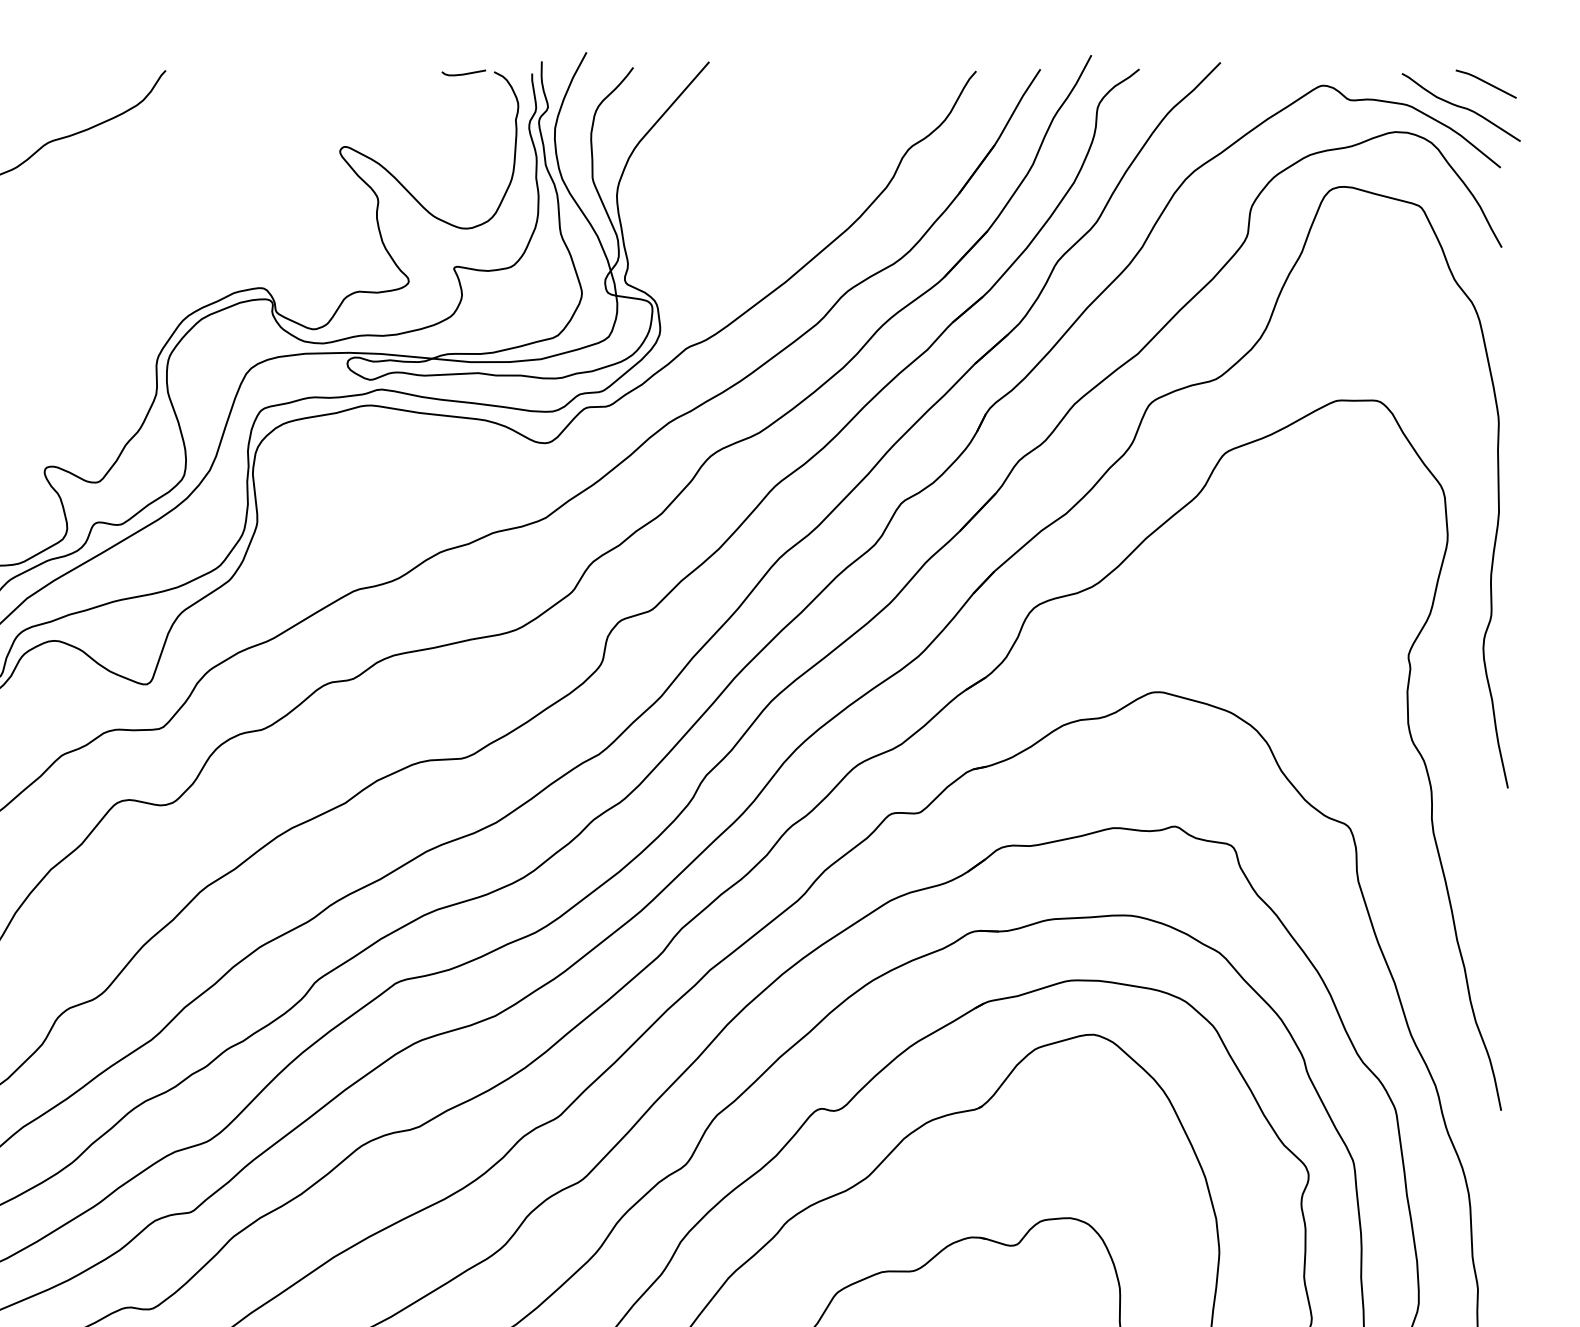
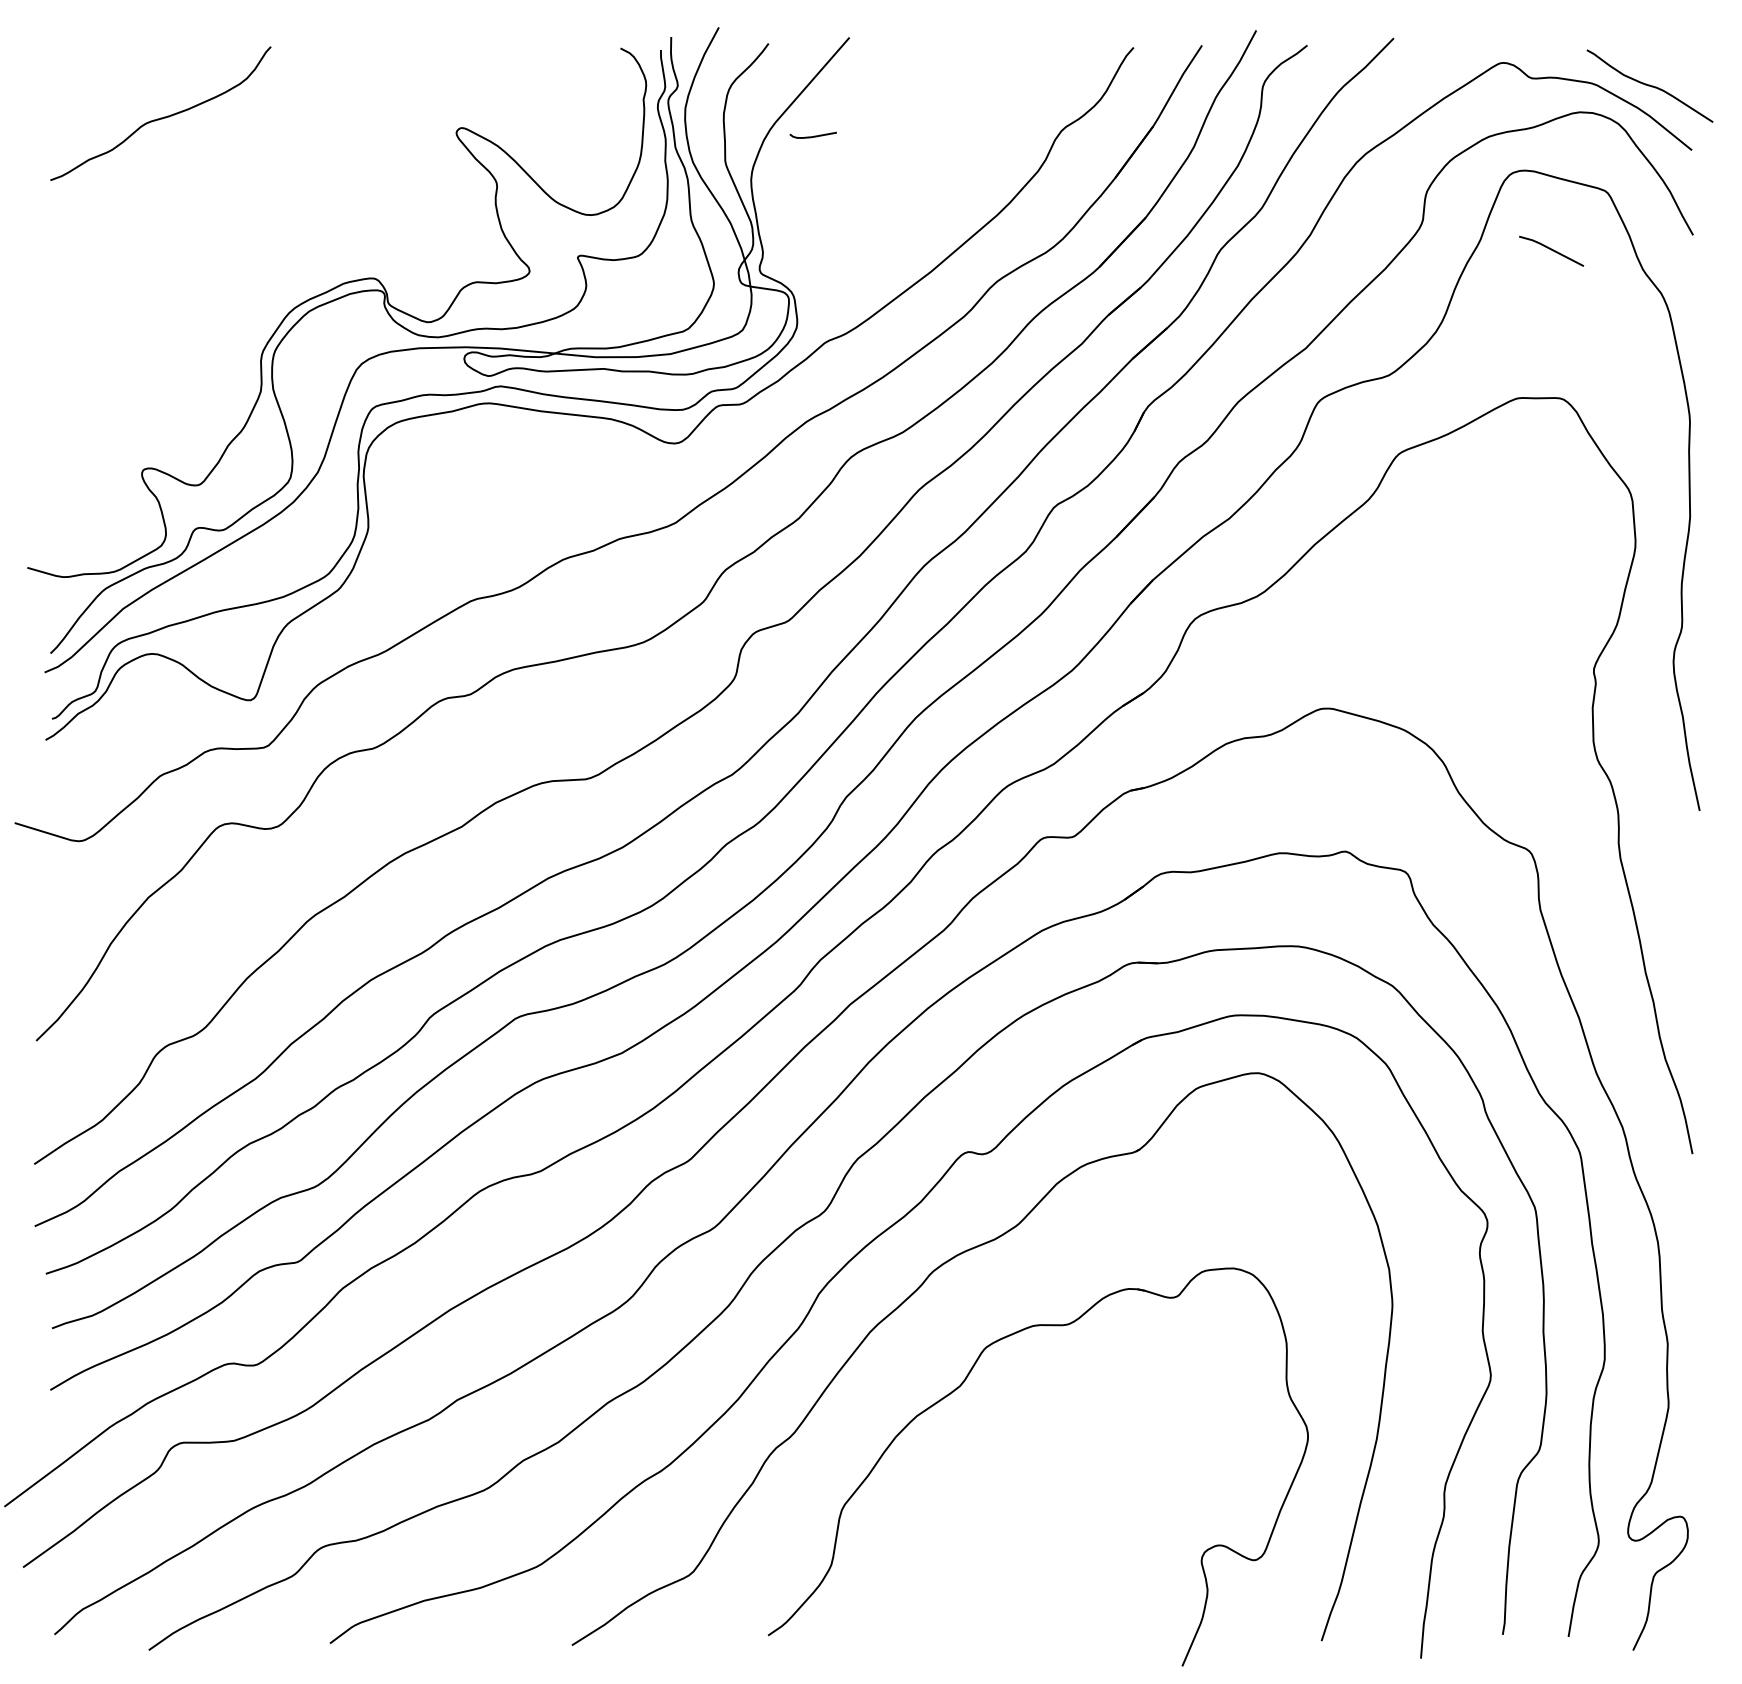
curve: (463, 74) -> (812, 136), moved
line: (1486, 83) -> (1551, 250), moved

